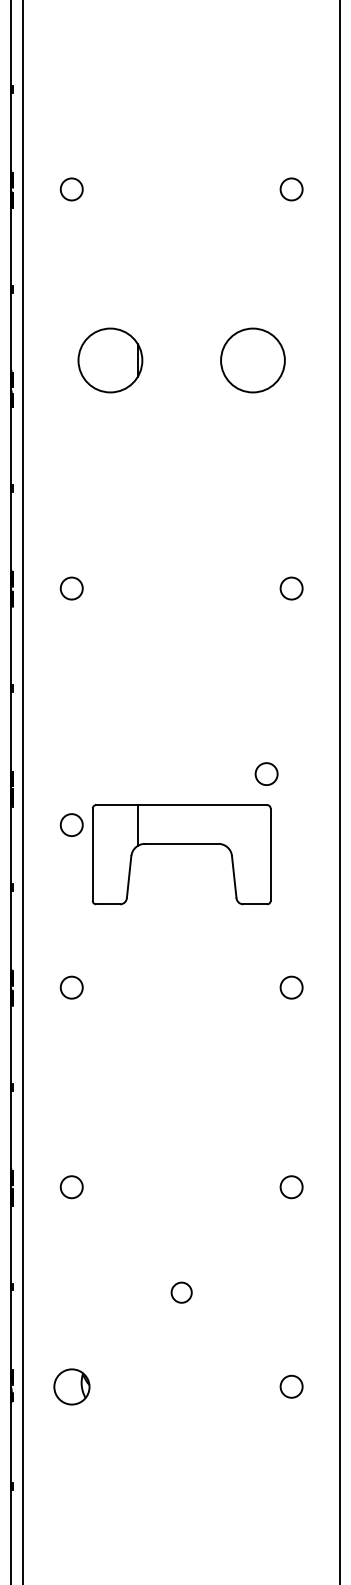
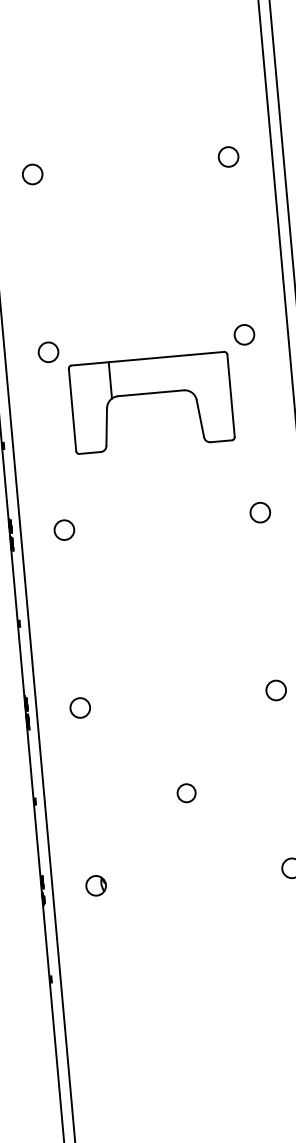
circle: (266, 773) -> (244, 334), moved
circle: (71, 824) -> (48, 351), moved
part: (71, 1386) -> (95, 885), size x0.62

